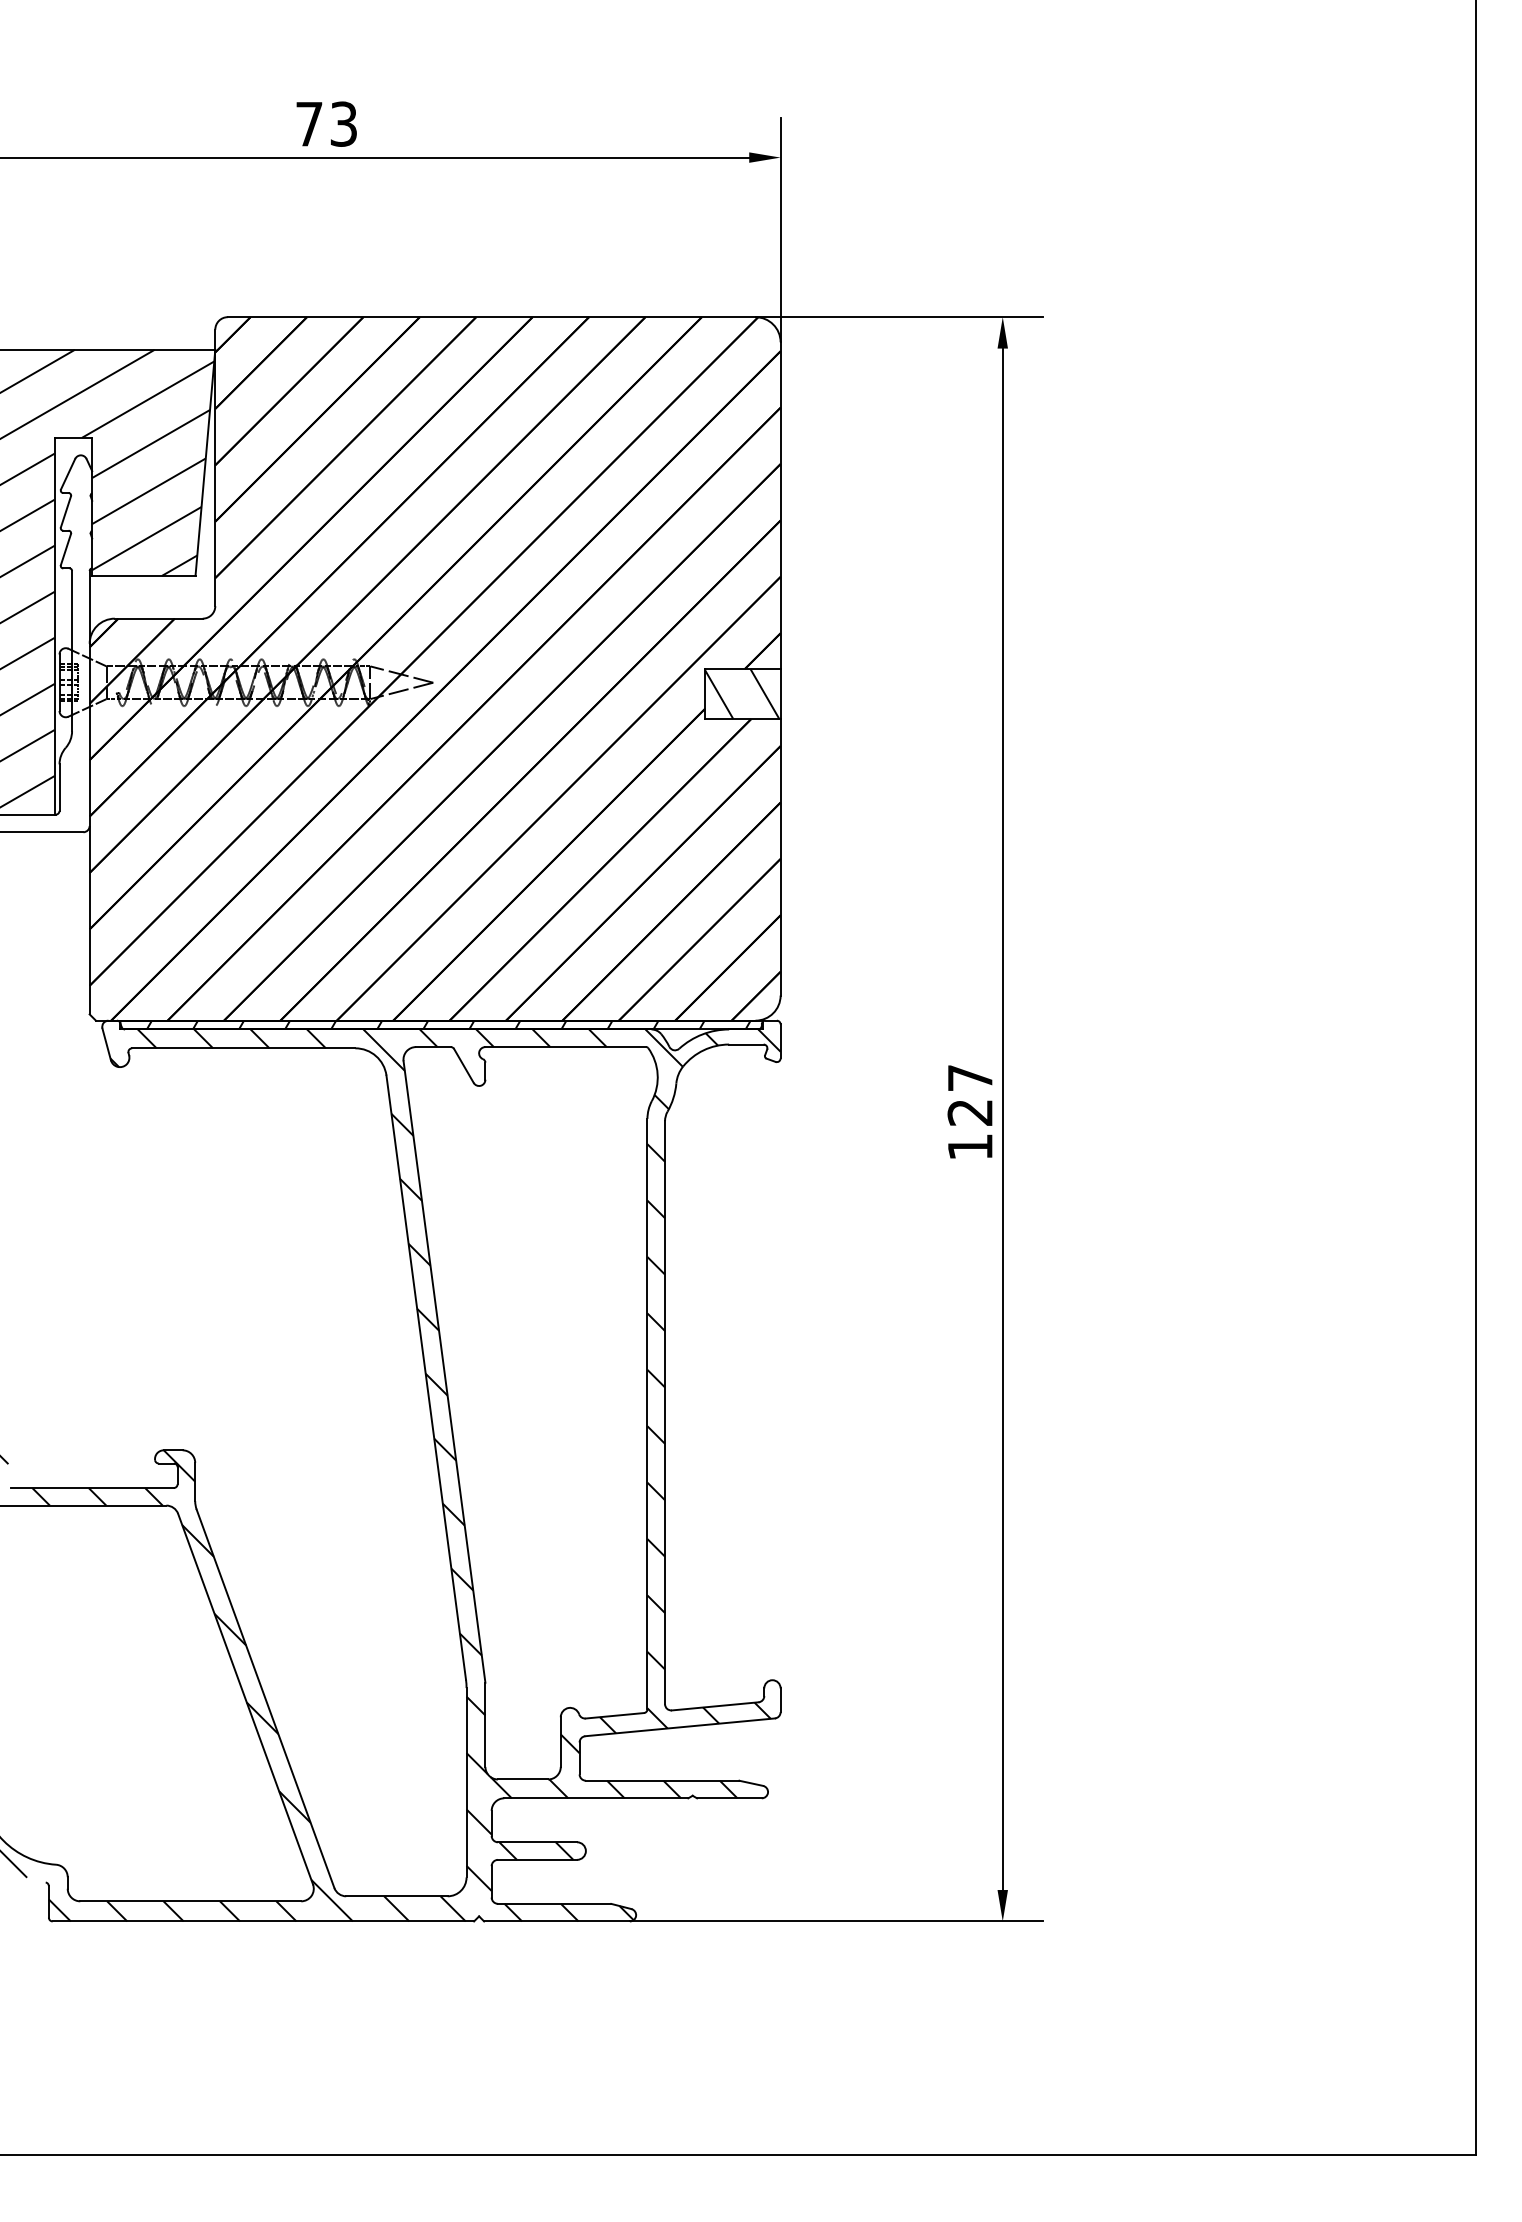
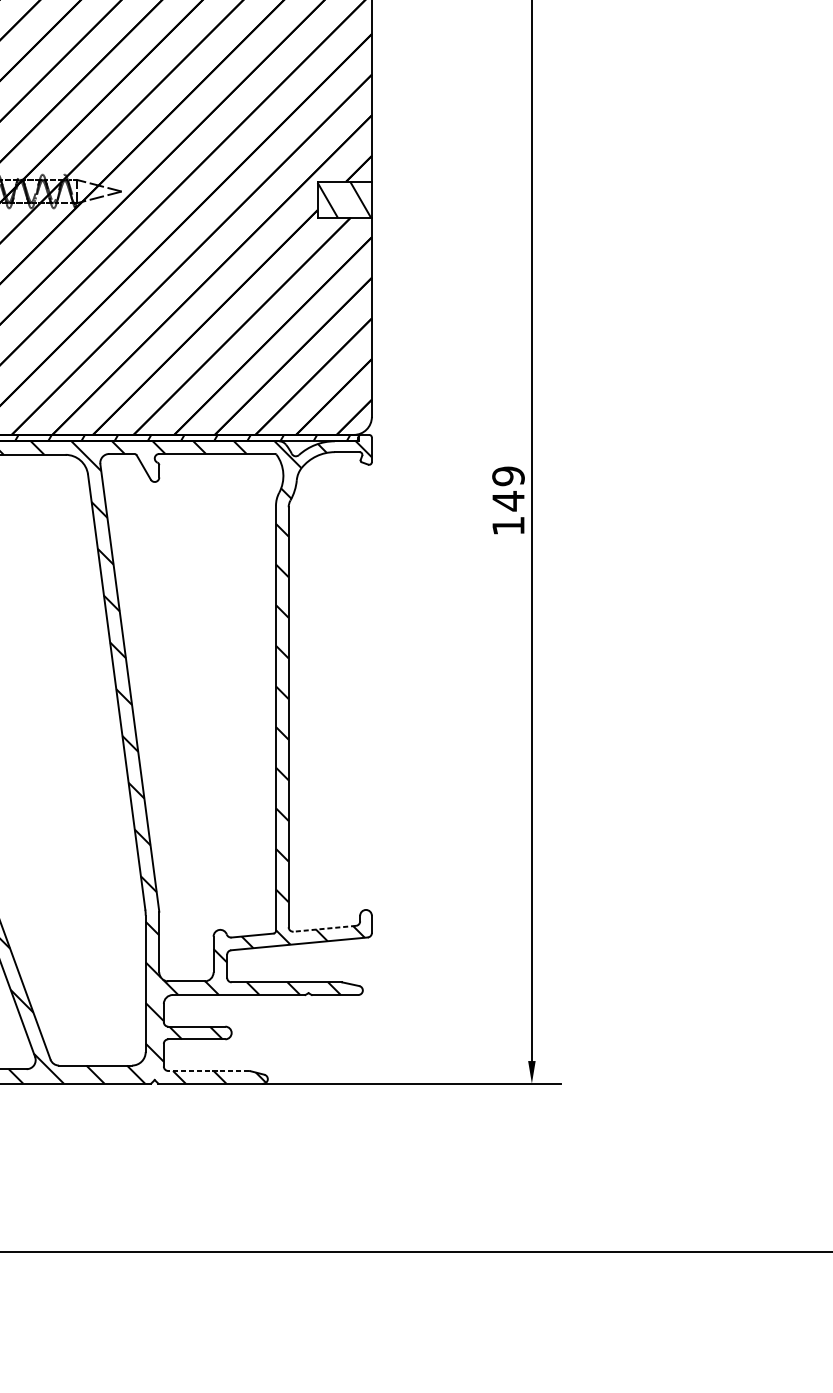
text: (970, 1095) -> (508, 488), 127 -> 149
line: (715, 1706) -> (325, 928), solid -> dashed
line: (553, 1903) -> (208, 1070), solid -> dashed

